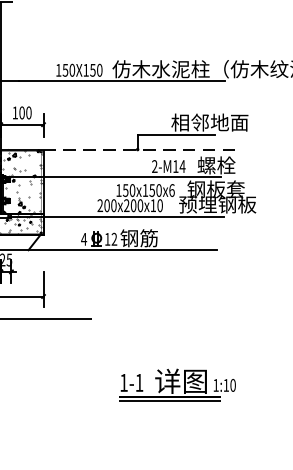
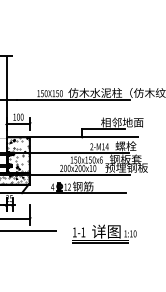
line: (141, 149) -> (84, 137), dashed -> solid
part: (177, 384) -> (104, 233), moved

